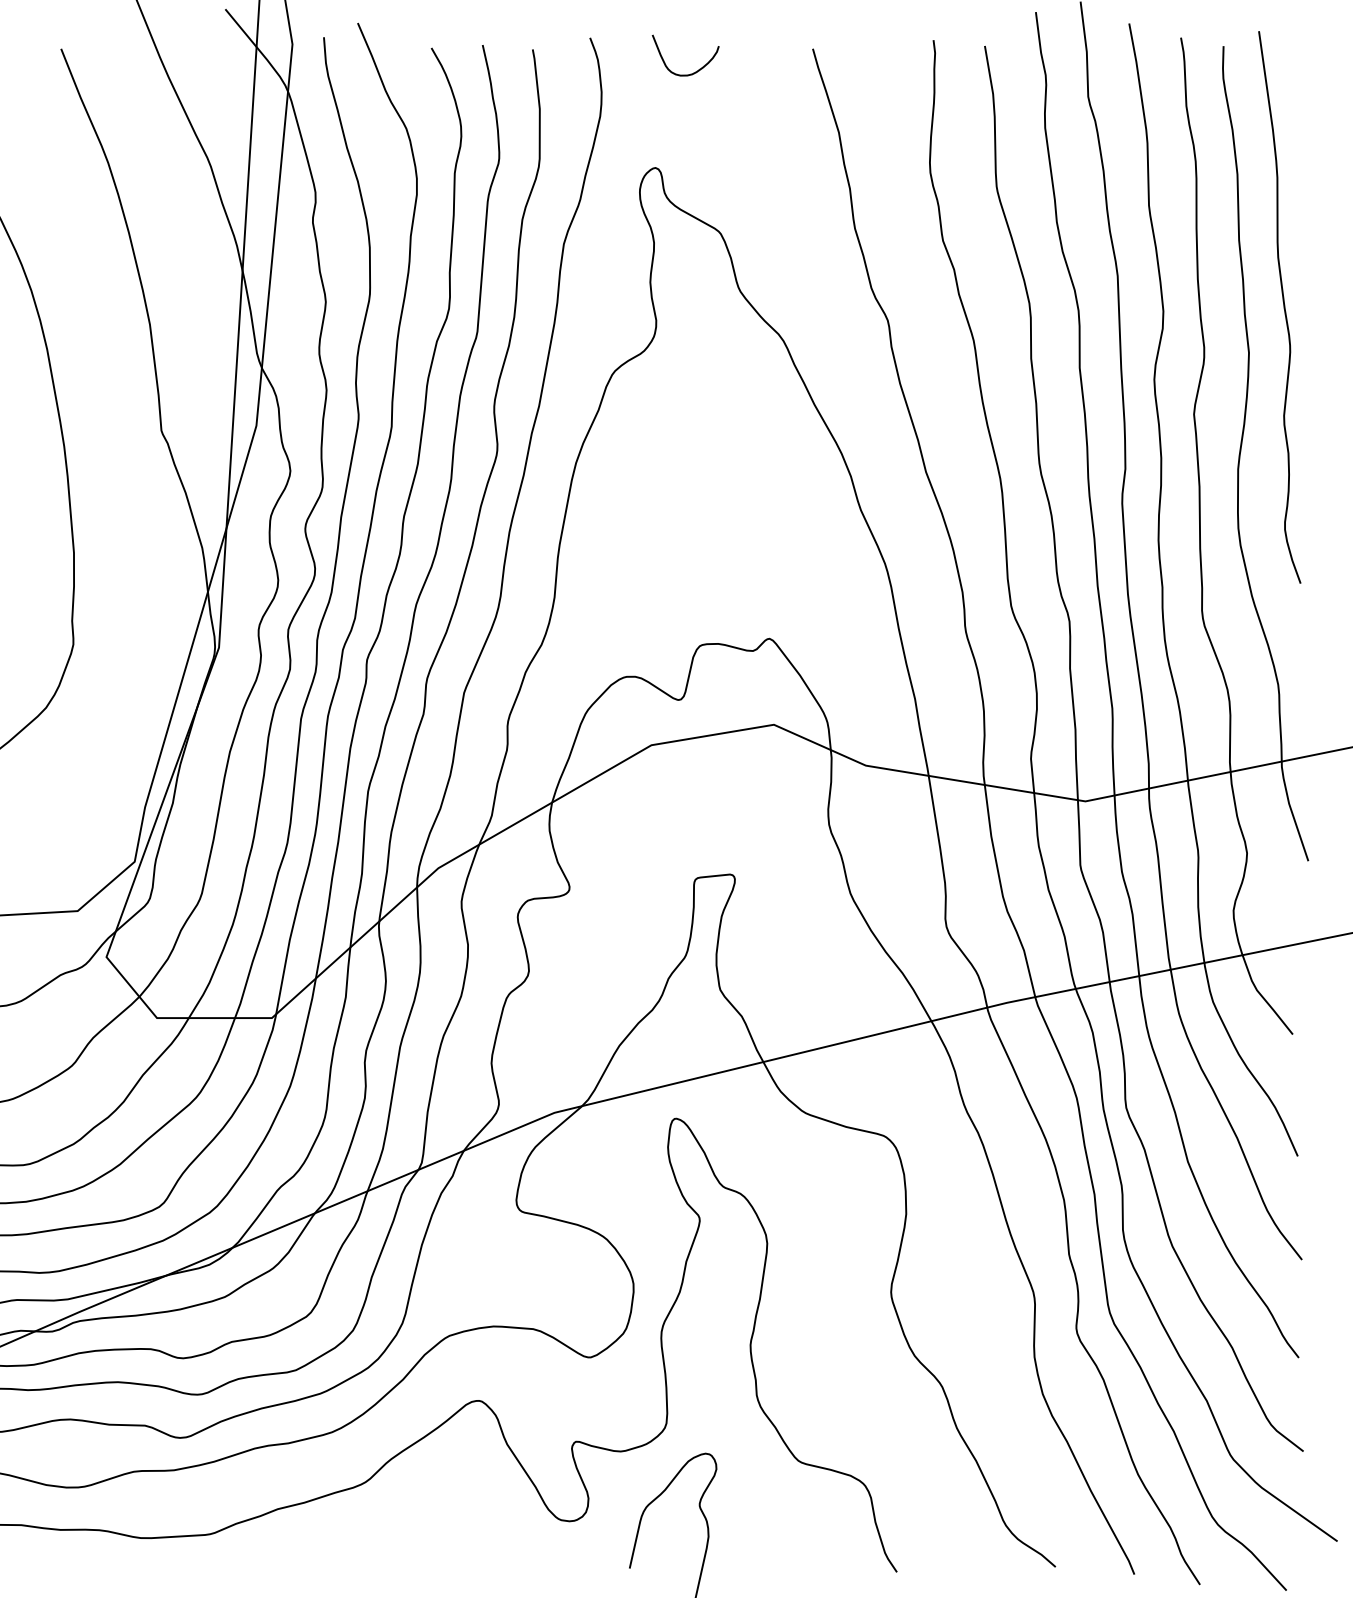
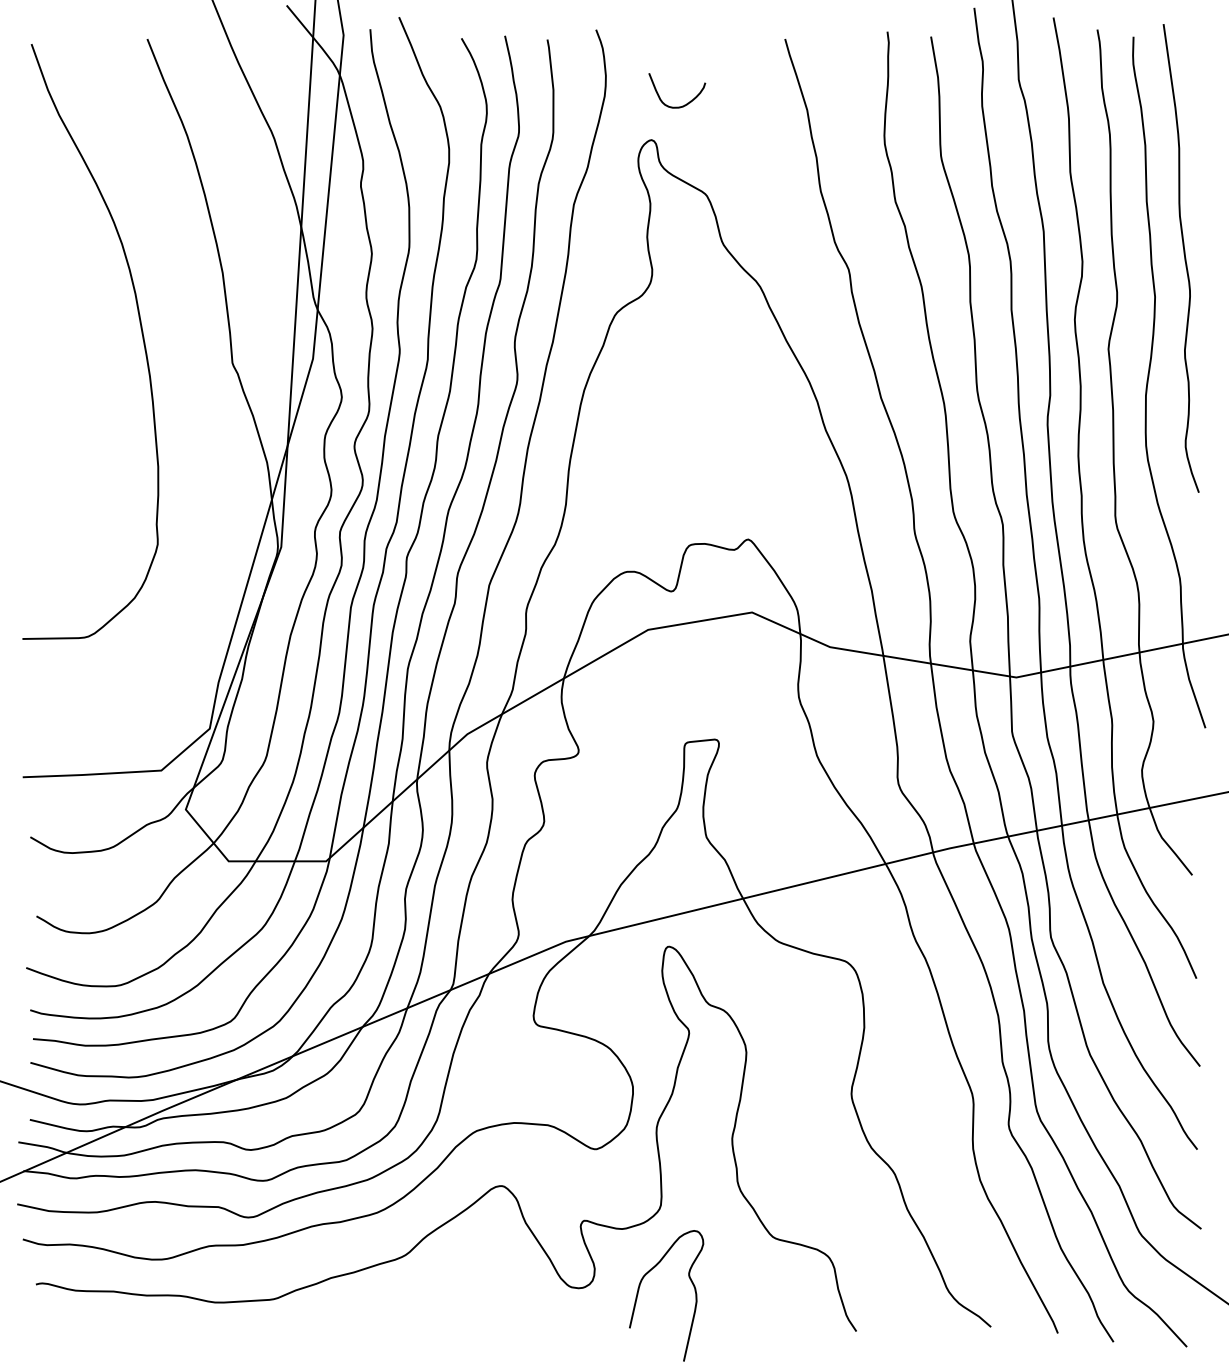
curve: (697, 69) -> (687, 102), moved

